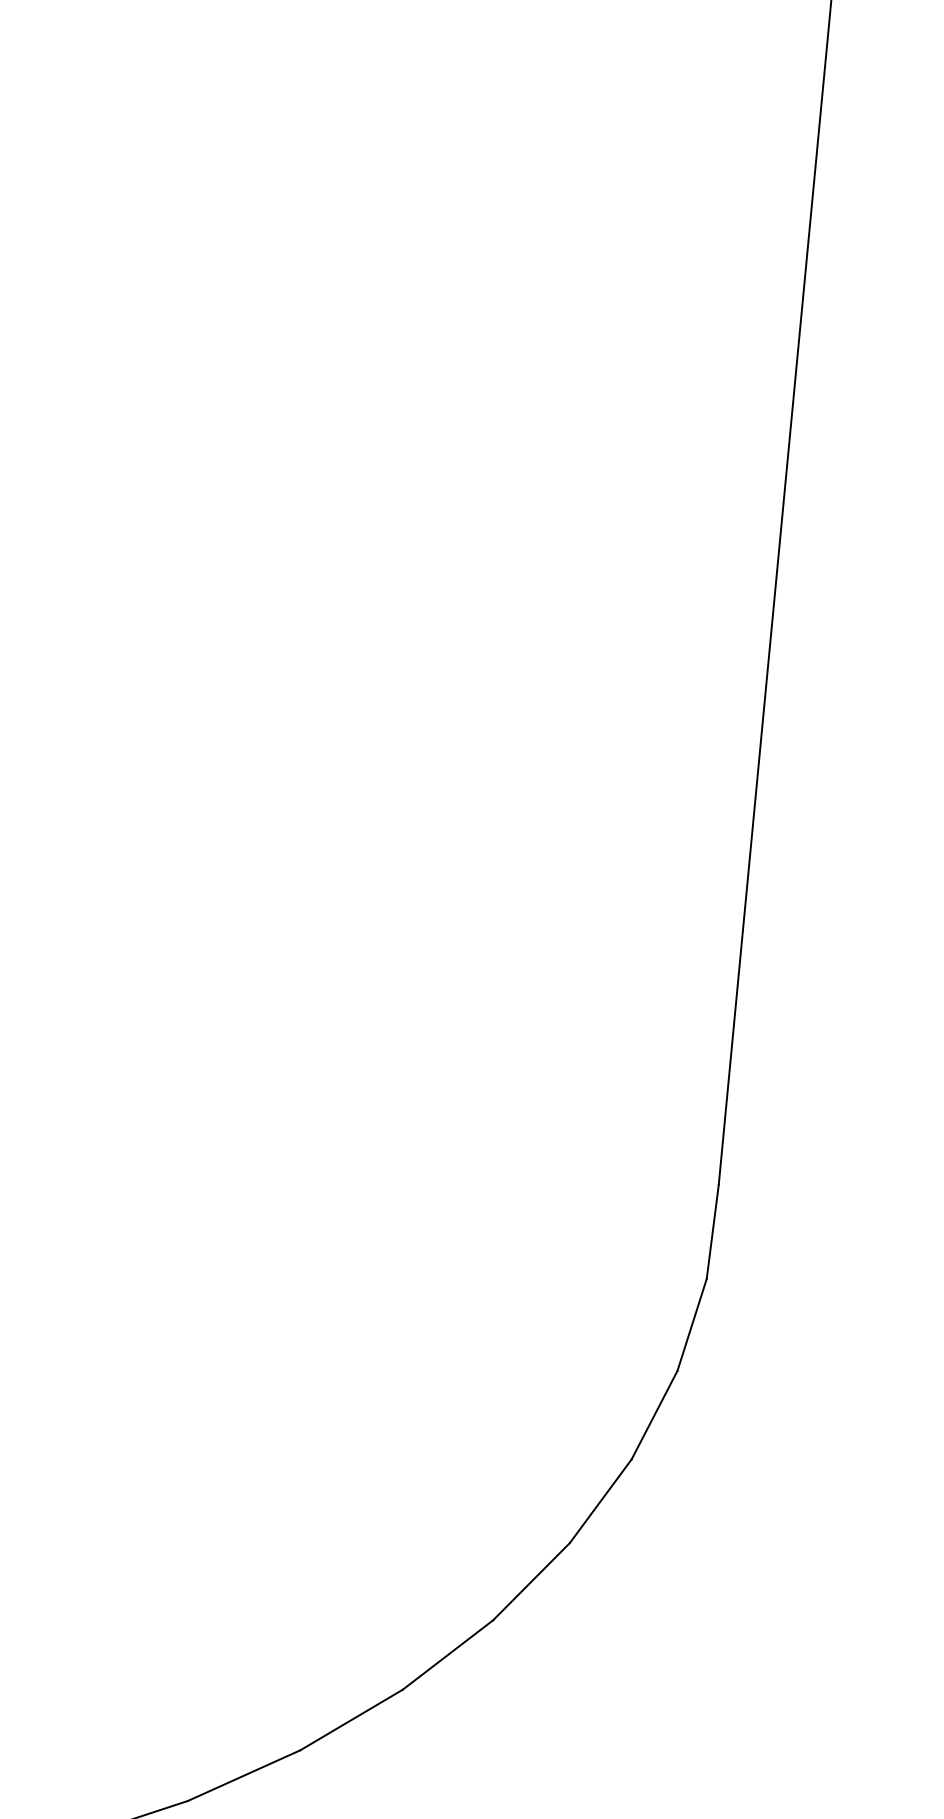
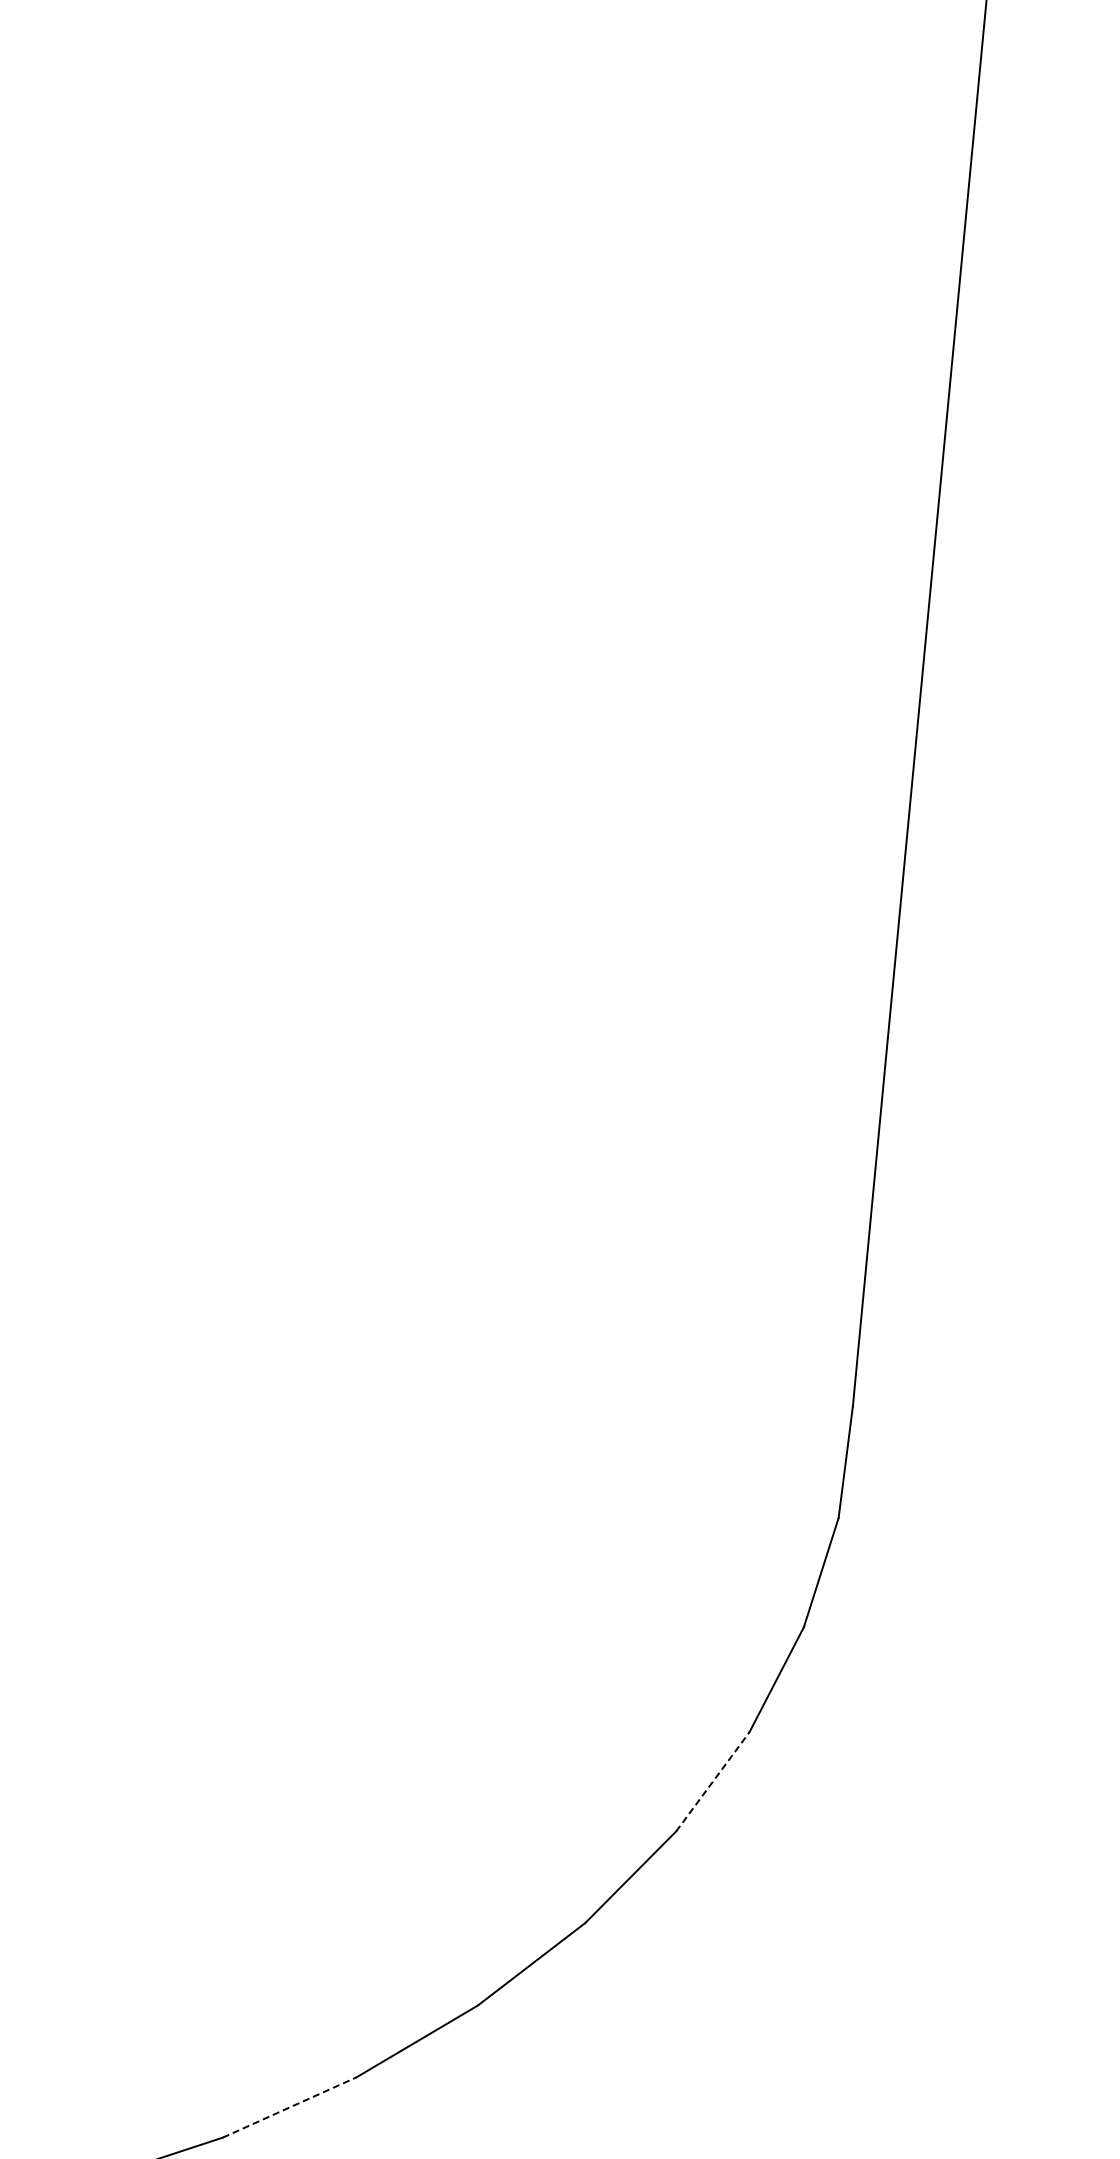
line: (600, 1500) -> (712, 1781), solid -> dashed
line: (244, 1775) -> (290, 2107), solid -> dashed

